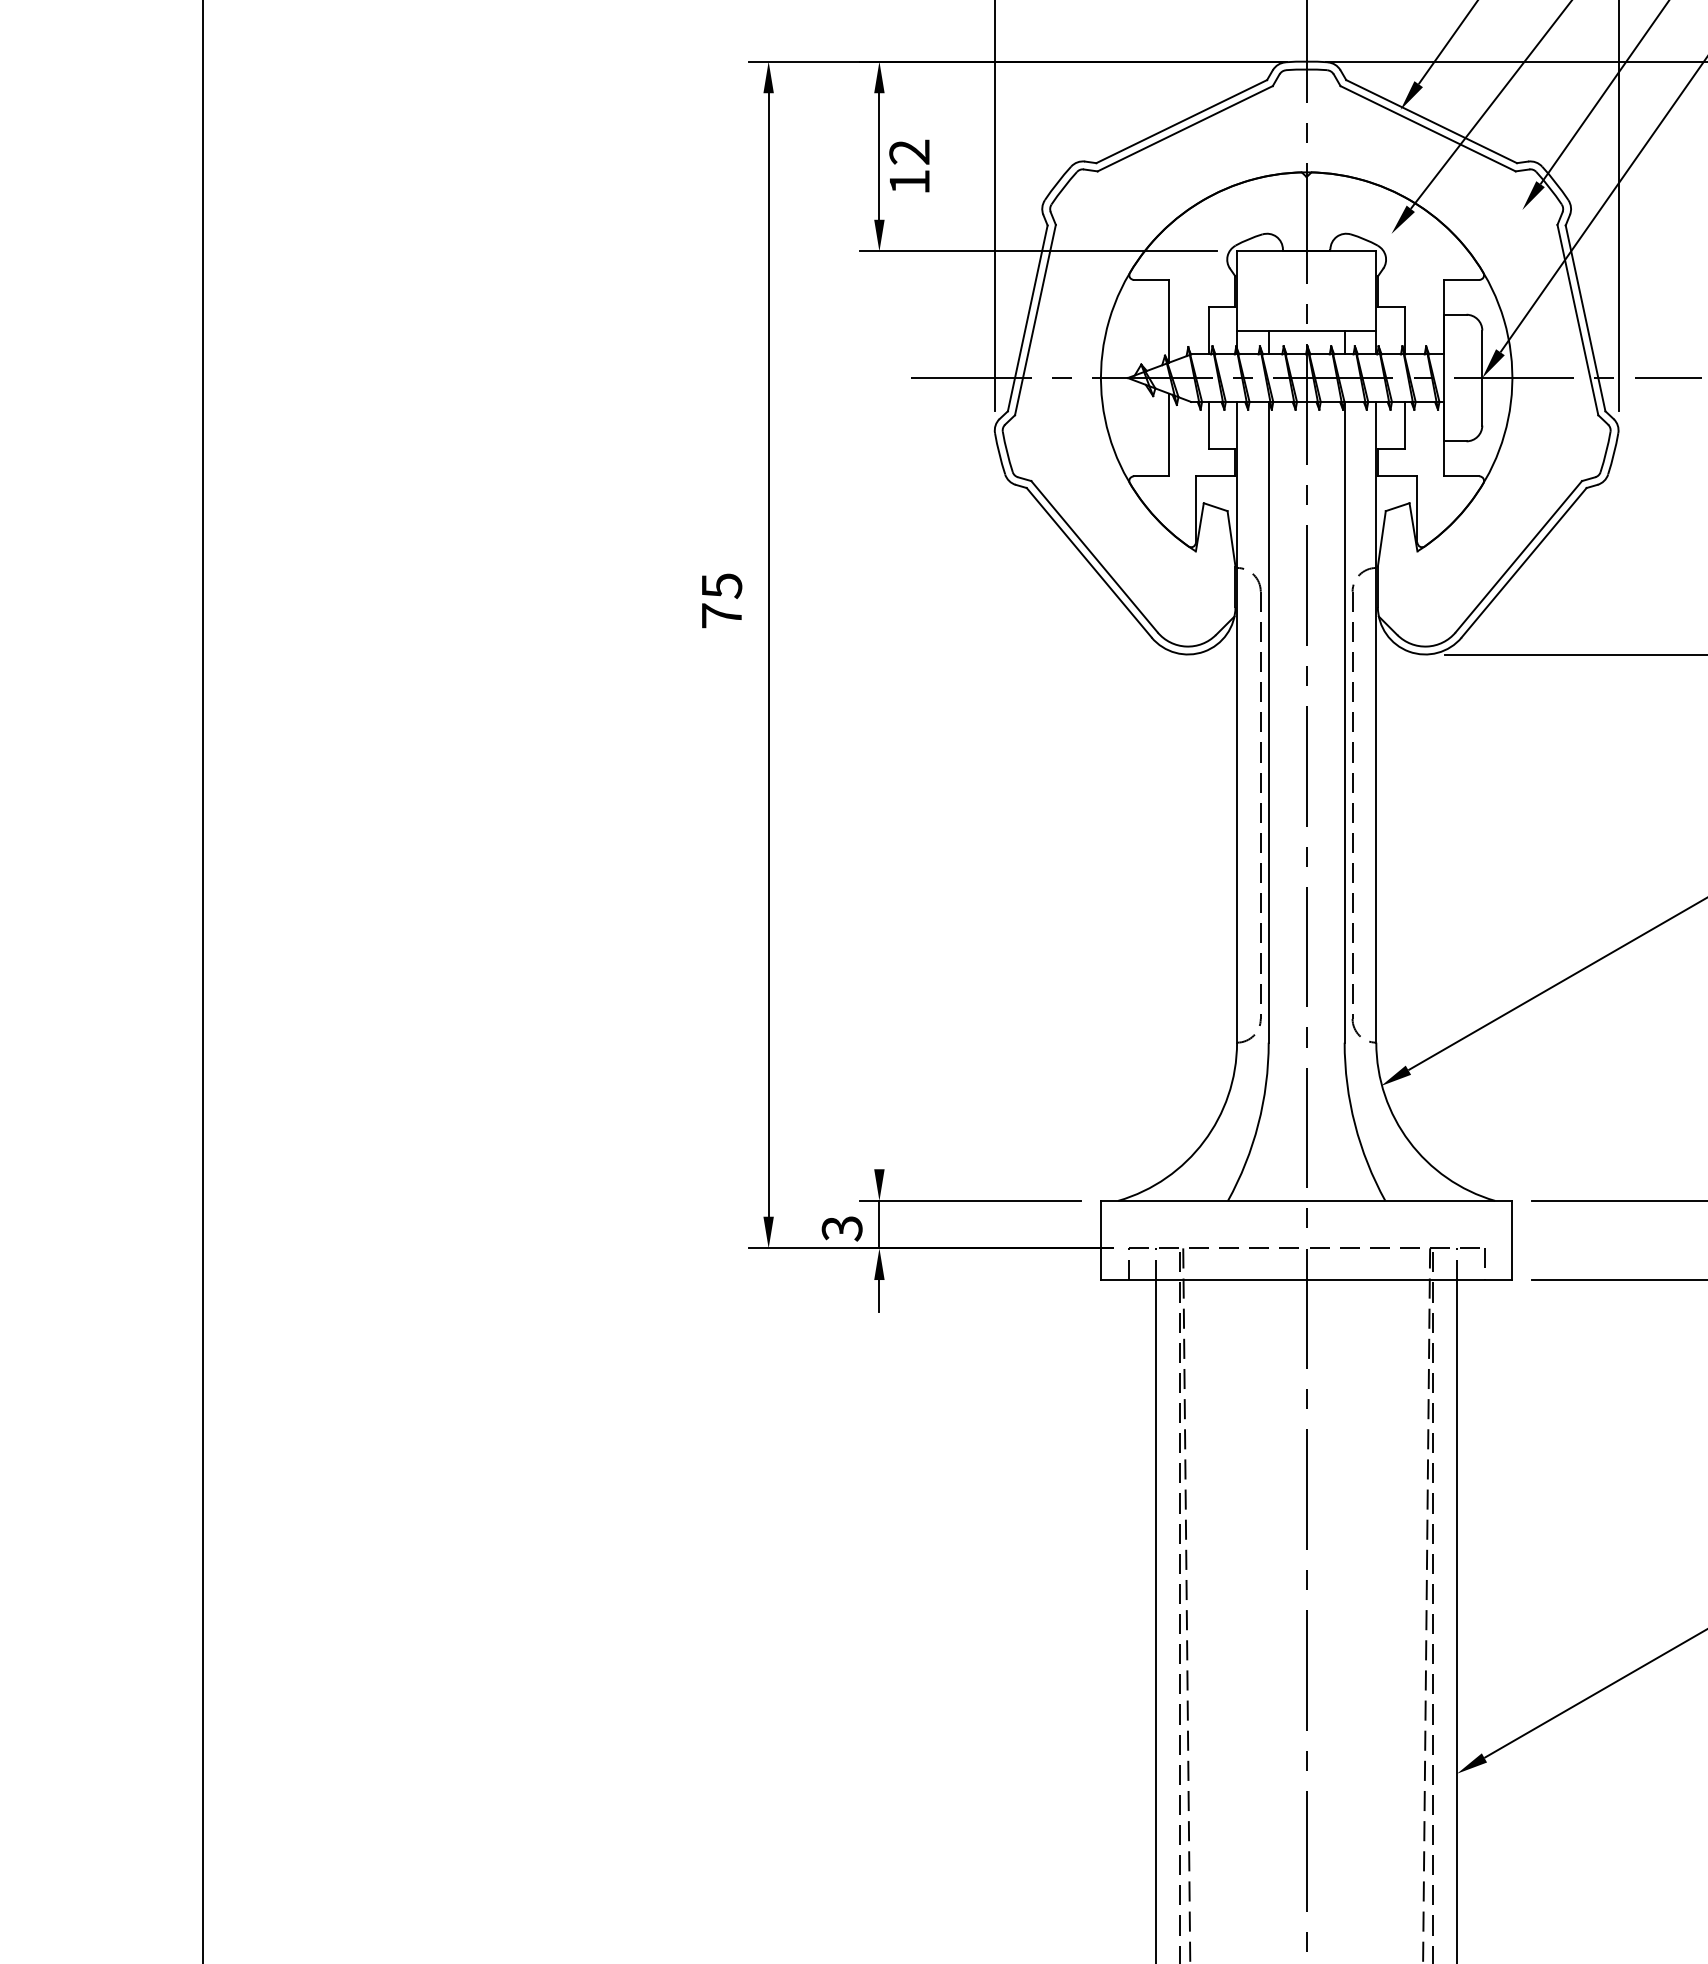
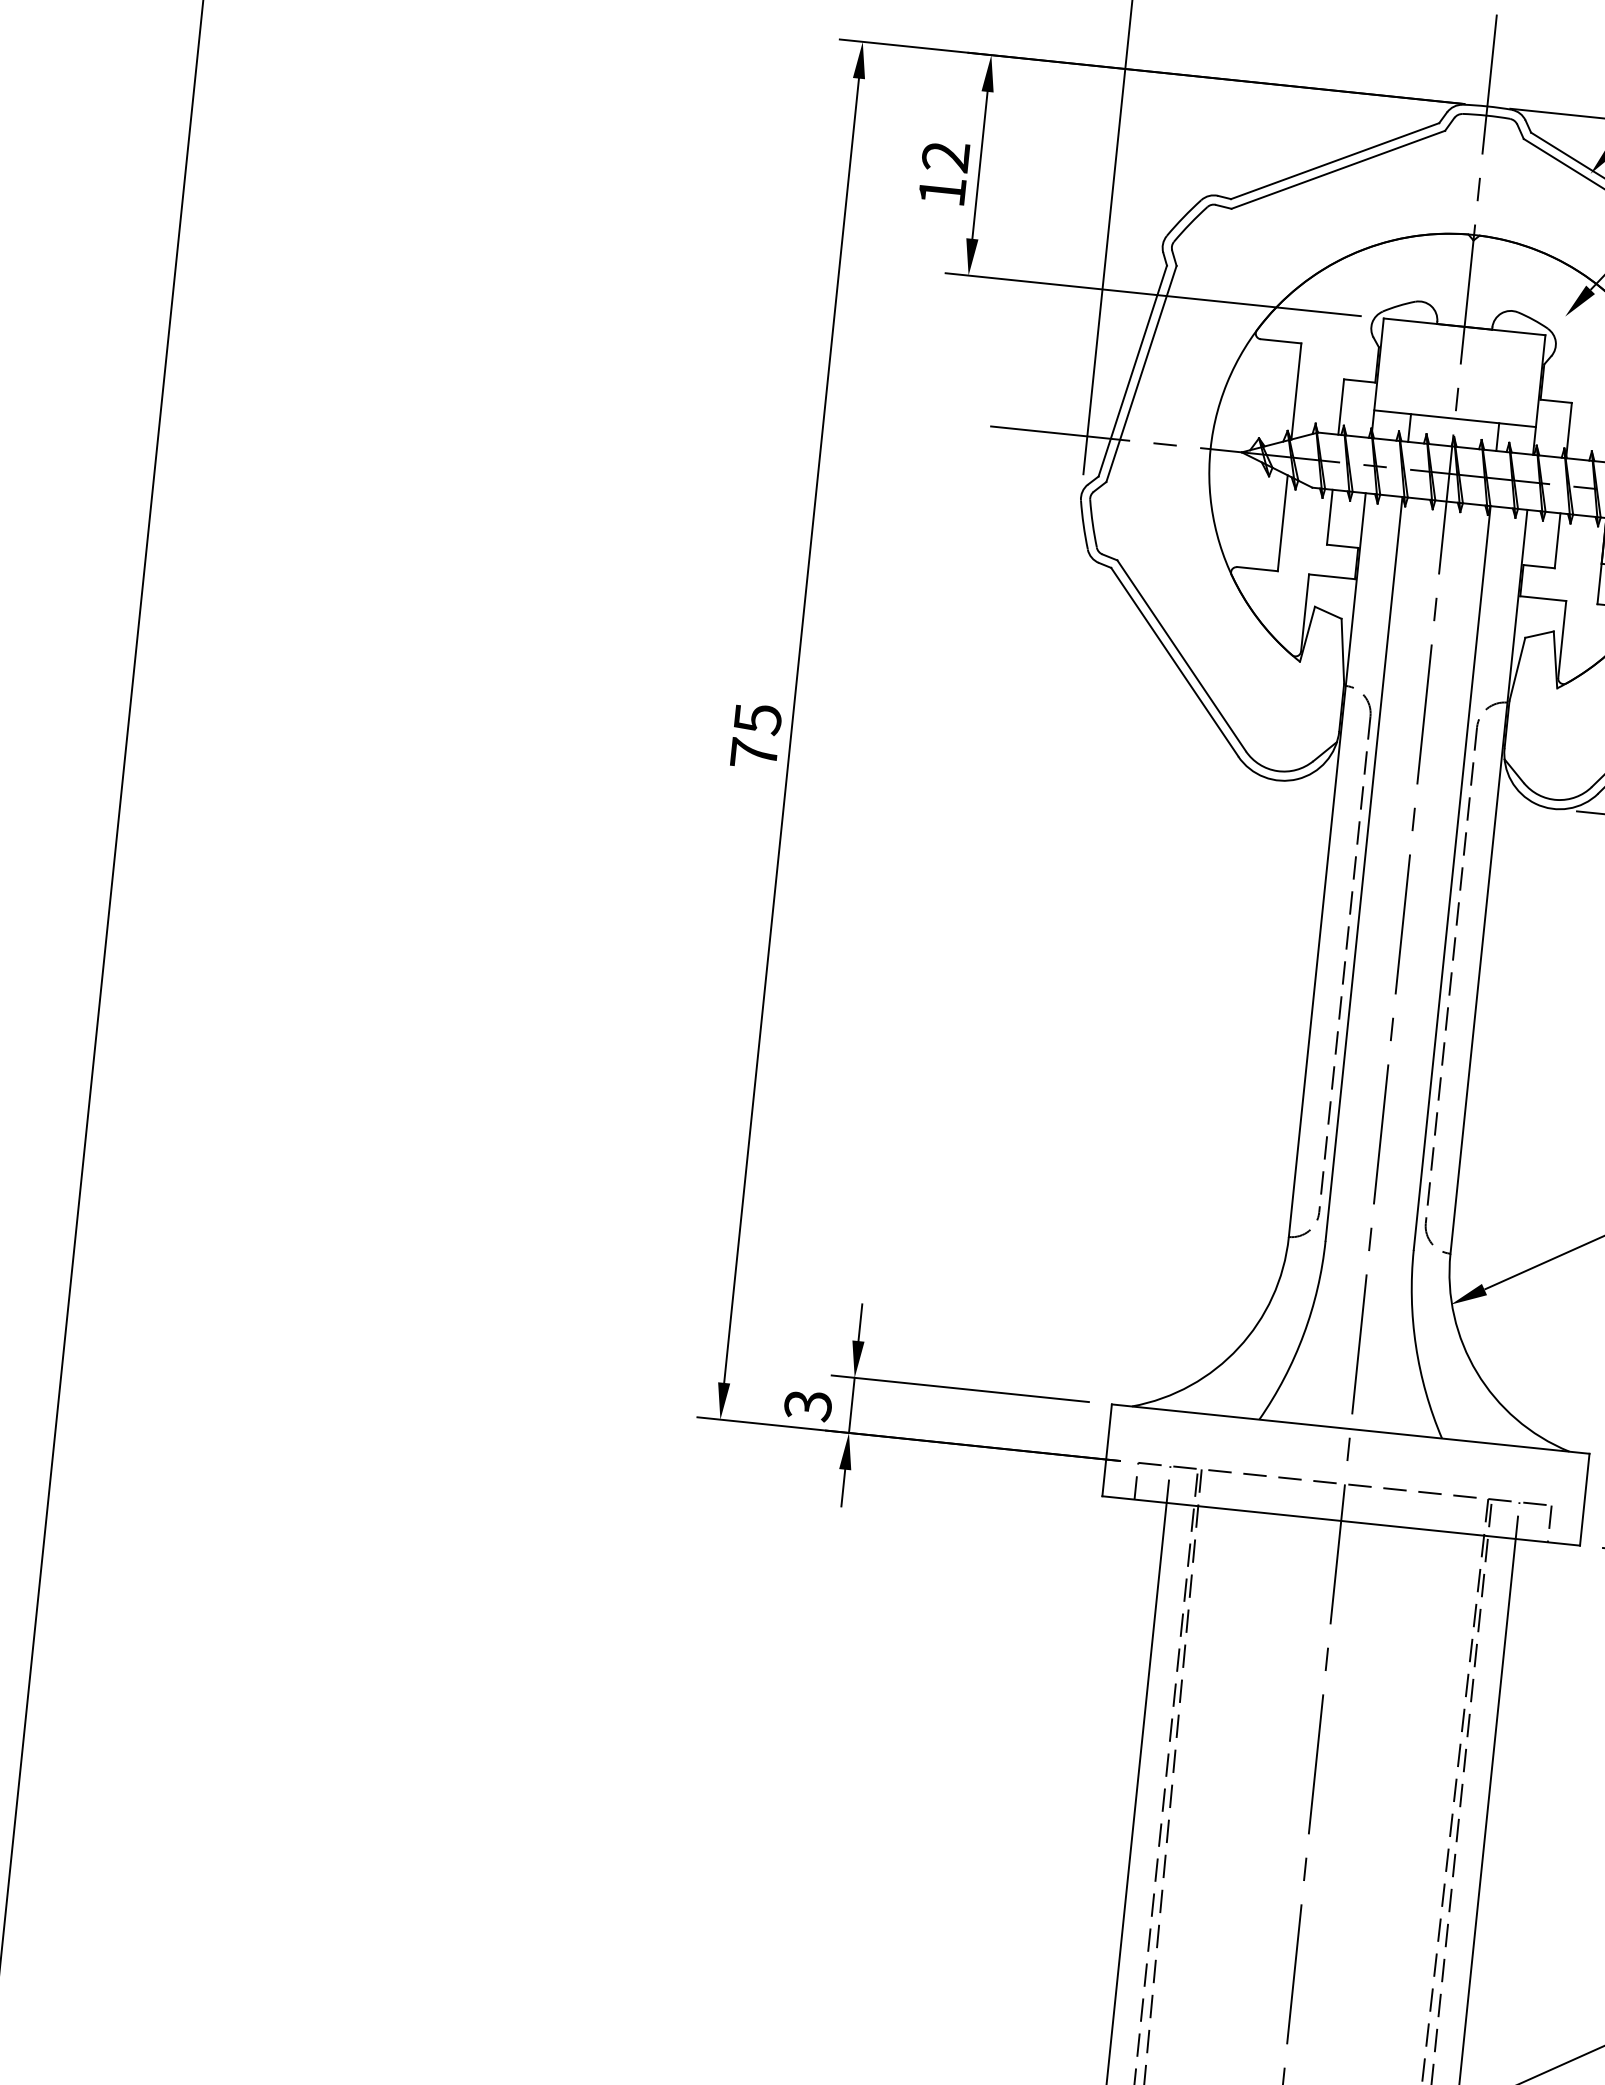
text: (909, 165) -> (944, 172), moved
text: (722, 600) -> (756, 735), moved
line: (879, 1153) -> (860, 1322), added

